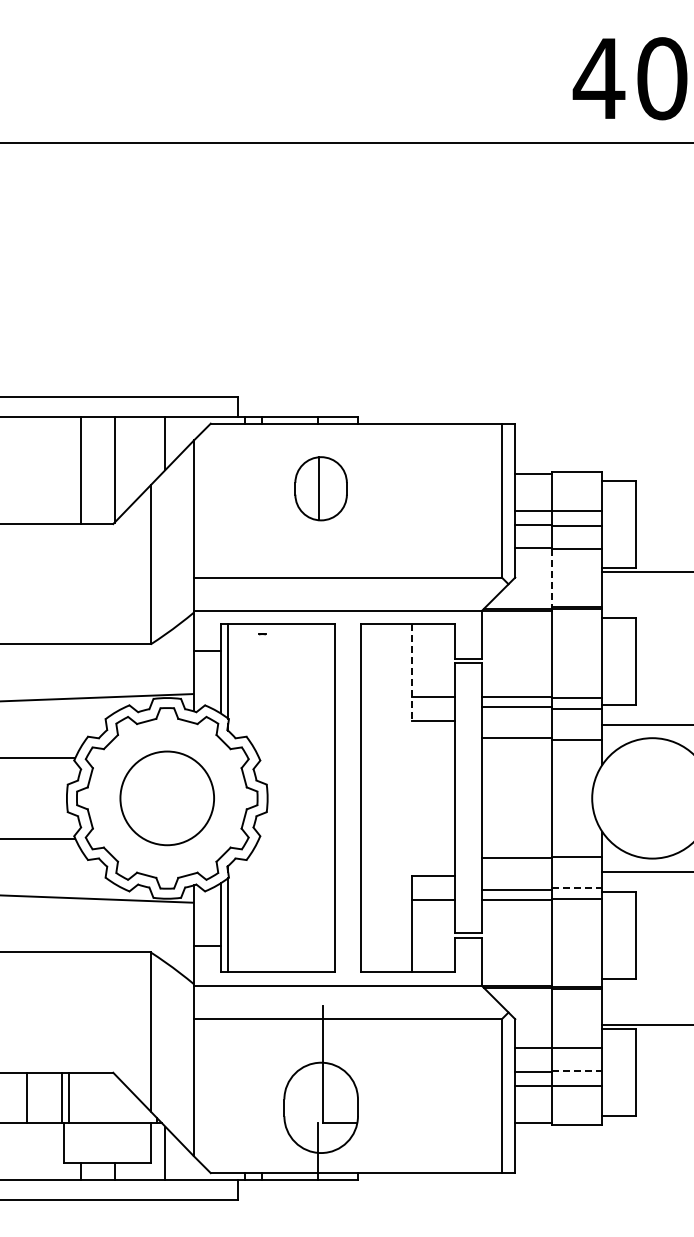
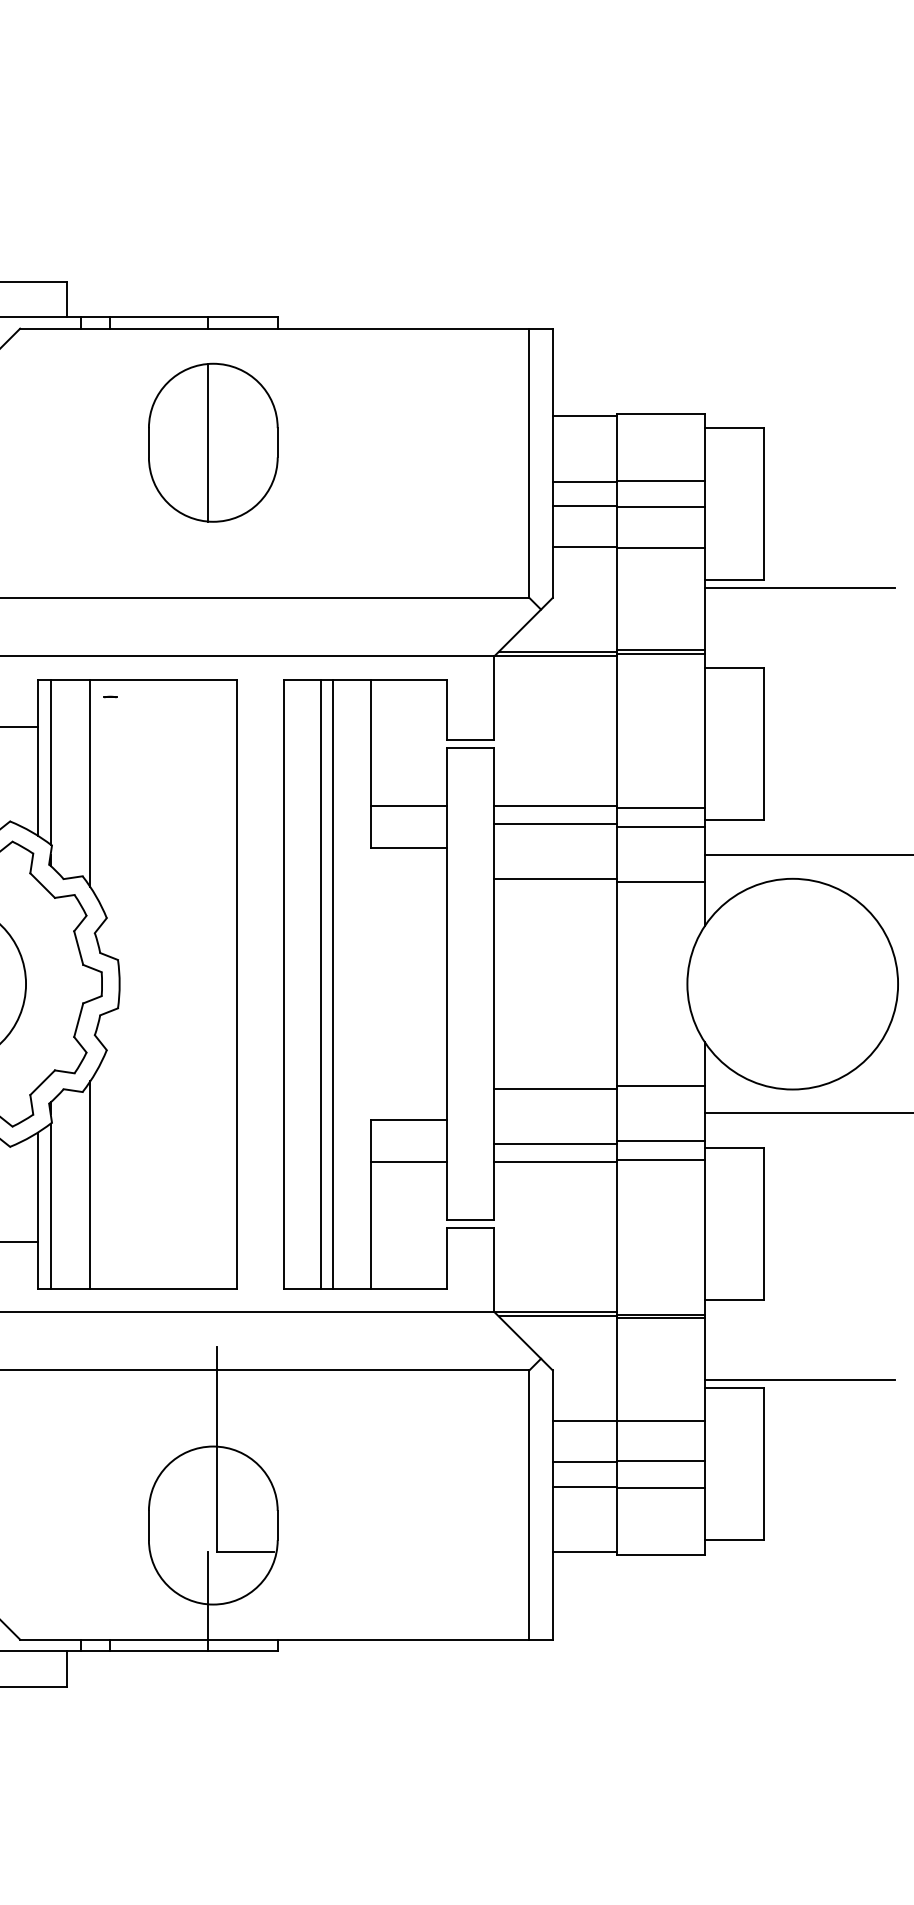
part: (320, 488) -> (212, 442), size x1.43
line: (552, 578) -> (617, 599), dashed -> solid
line: (411, 673) -> (371, 765), dashed -> solid
line: (250, 683) -> (89, 783), added
line: (382, 798) -> (320, 984), added
line: (389, 798) -> (332, 984), added
line: (577, 888) -> (661, 1141), dashed -> solid
line: (250, 912) -> (89, 1183), added
line: (577, 1071) -> (661, 1461), dashed -> solid

